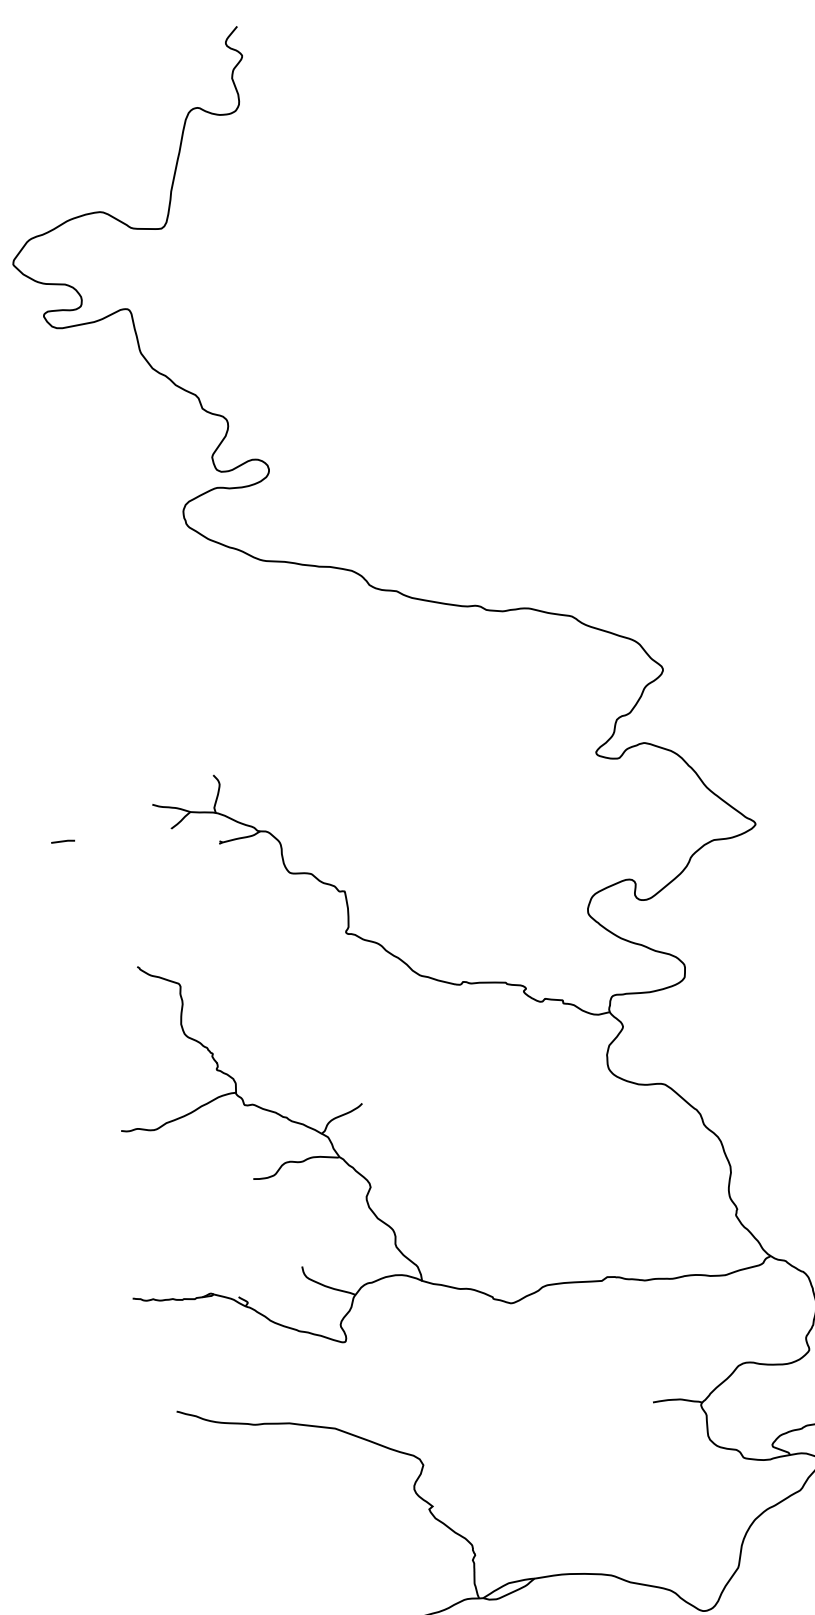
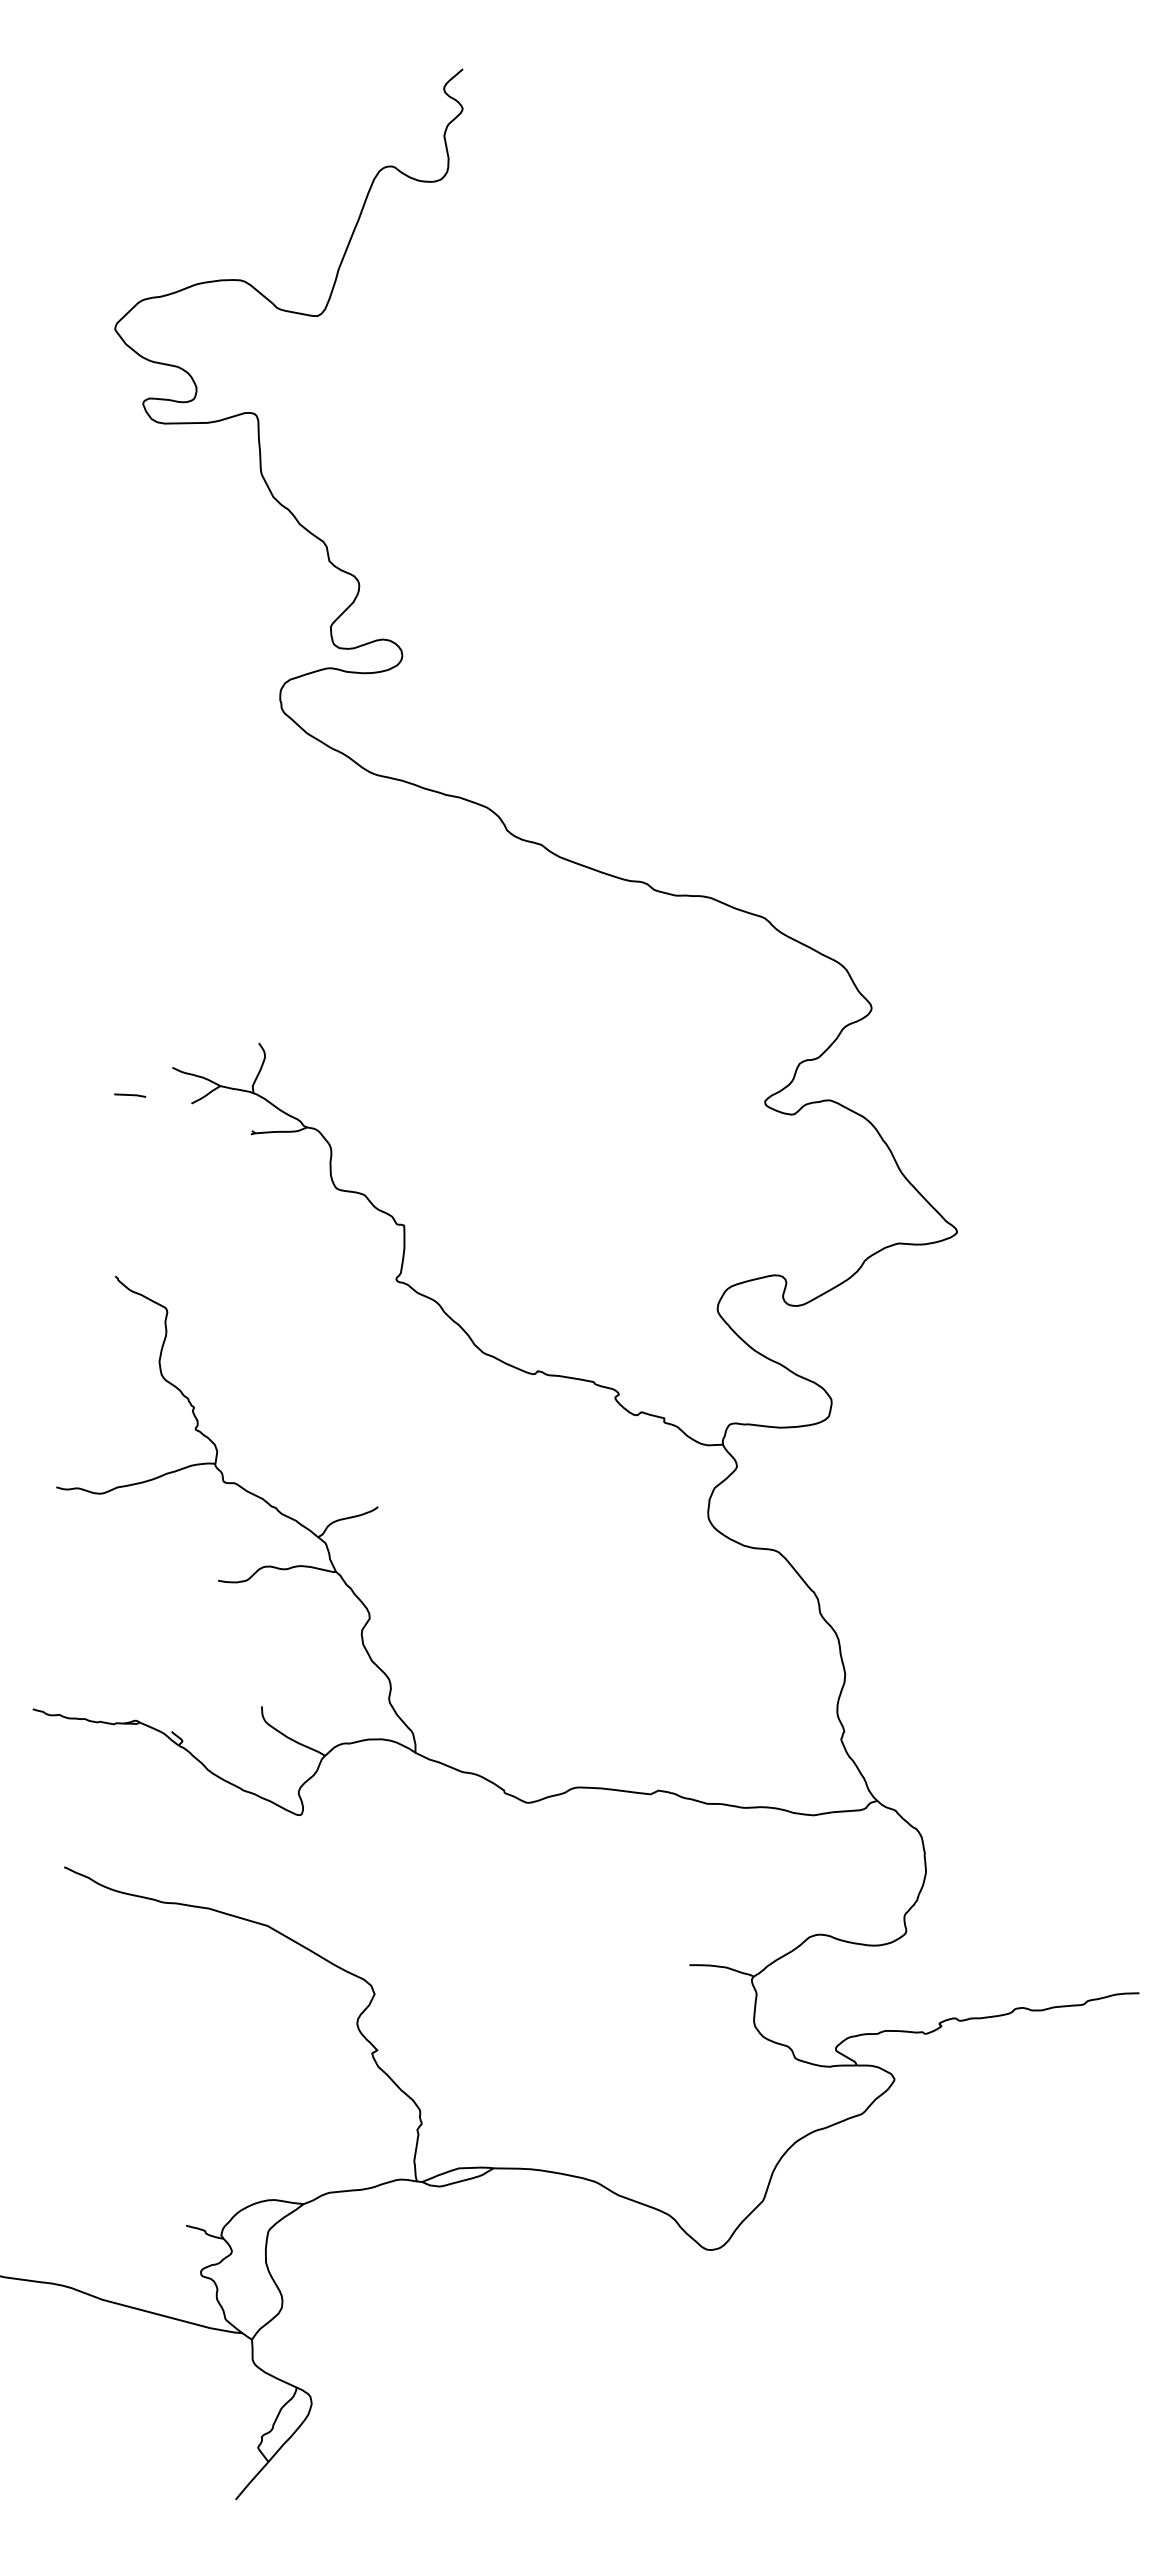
line: (63, 841) -> (130, 1095), moved

